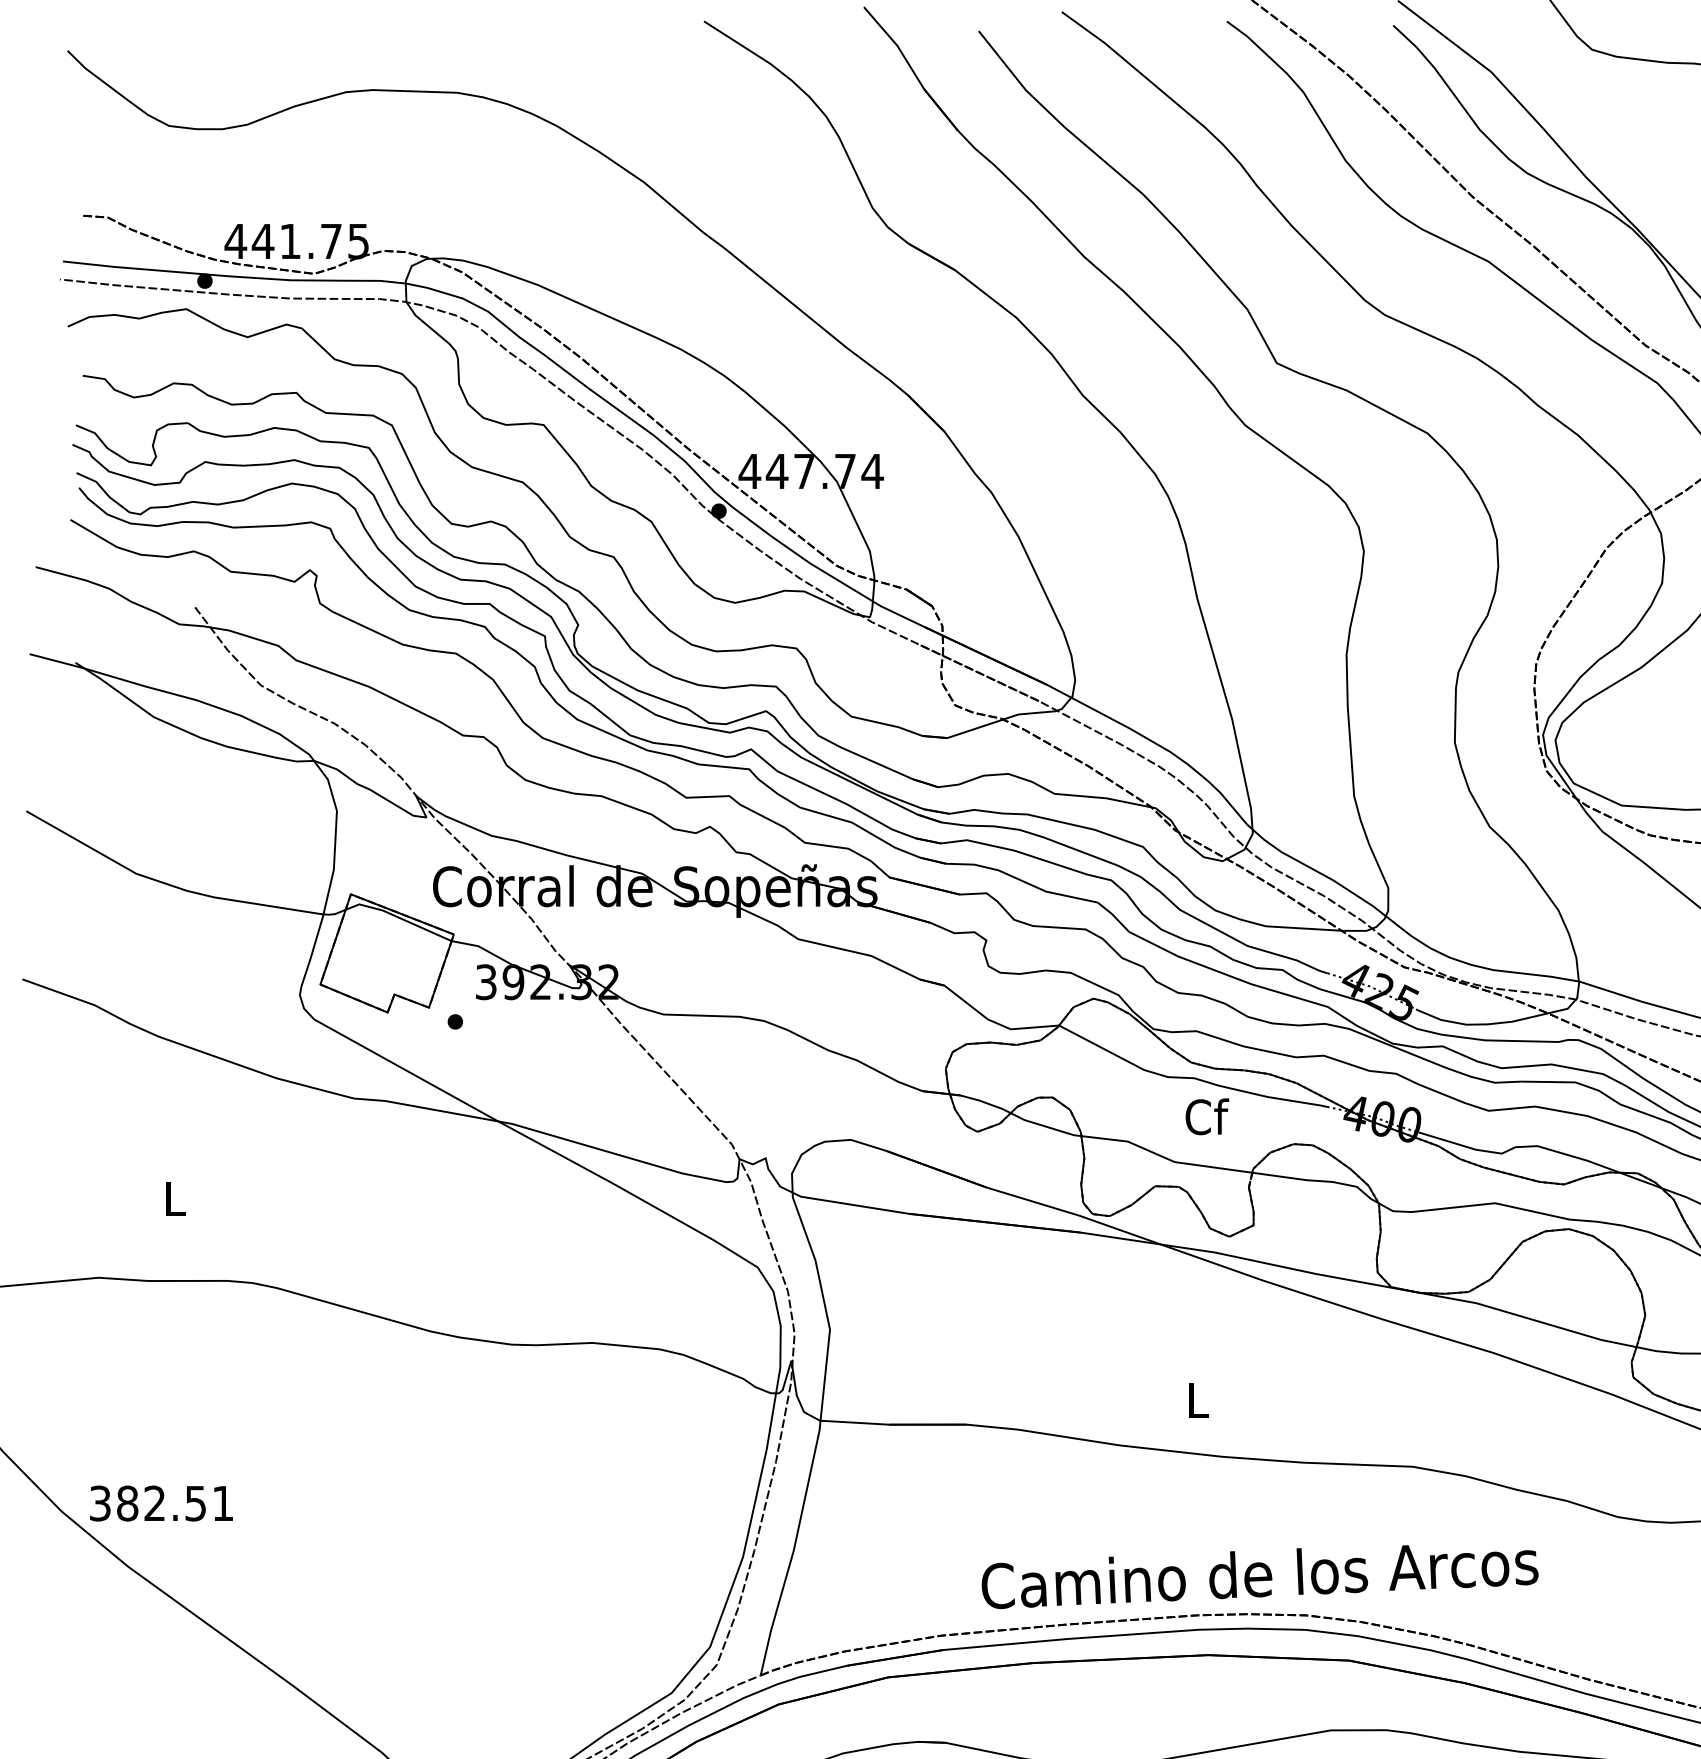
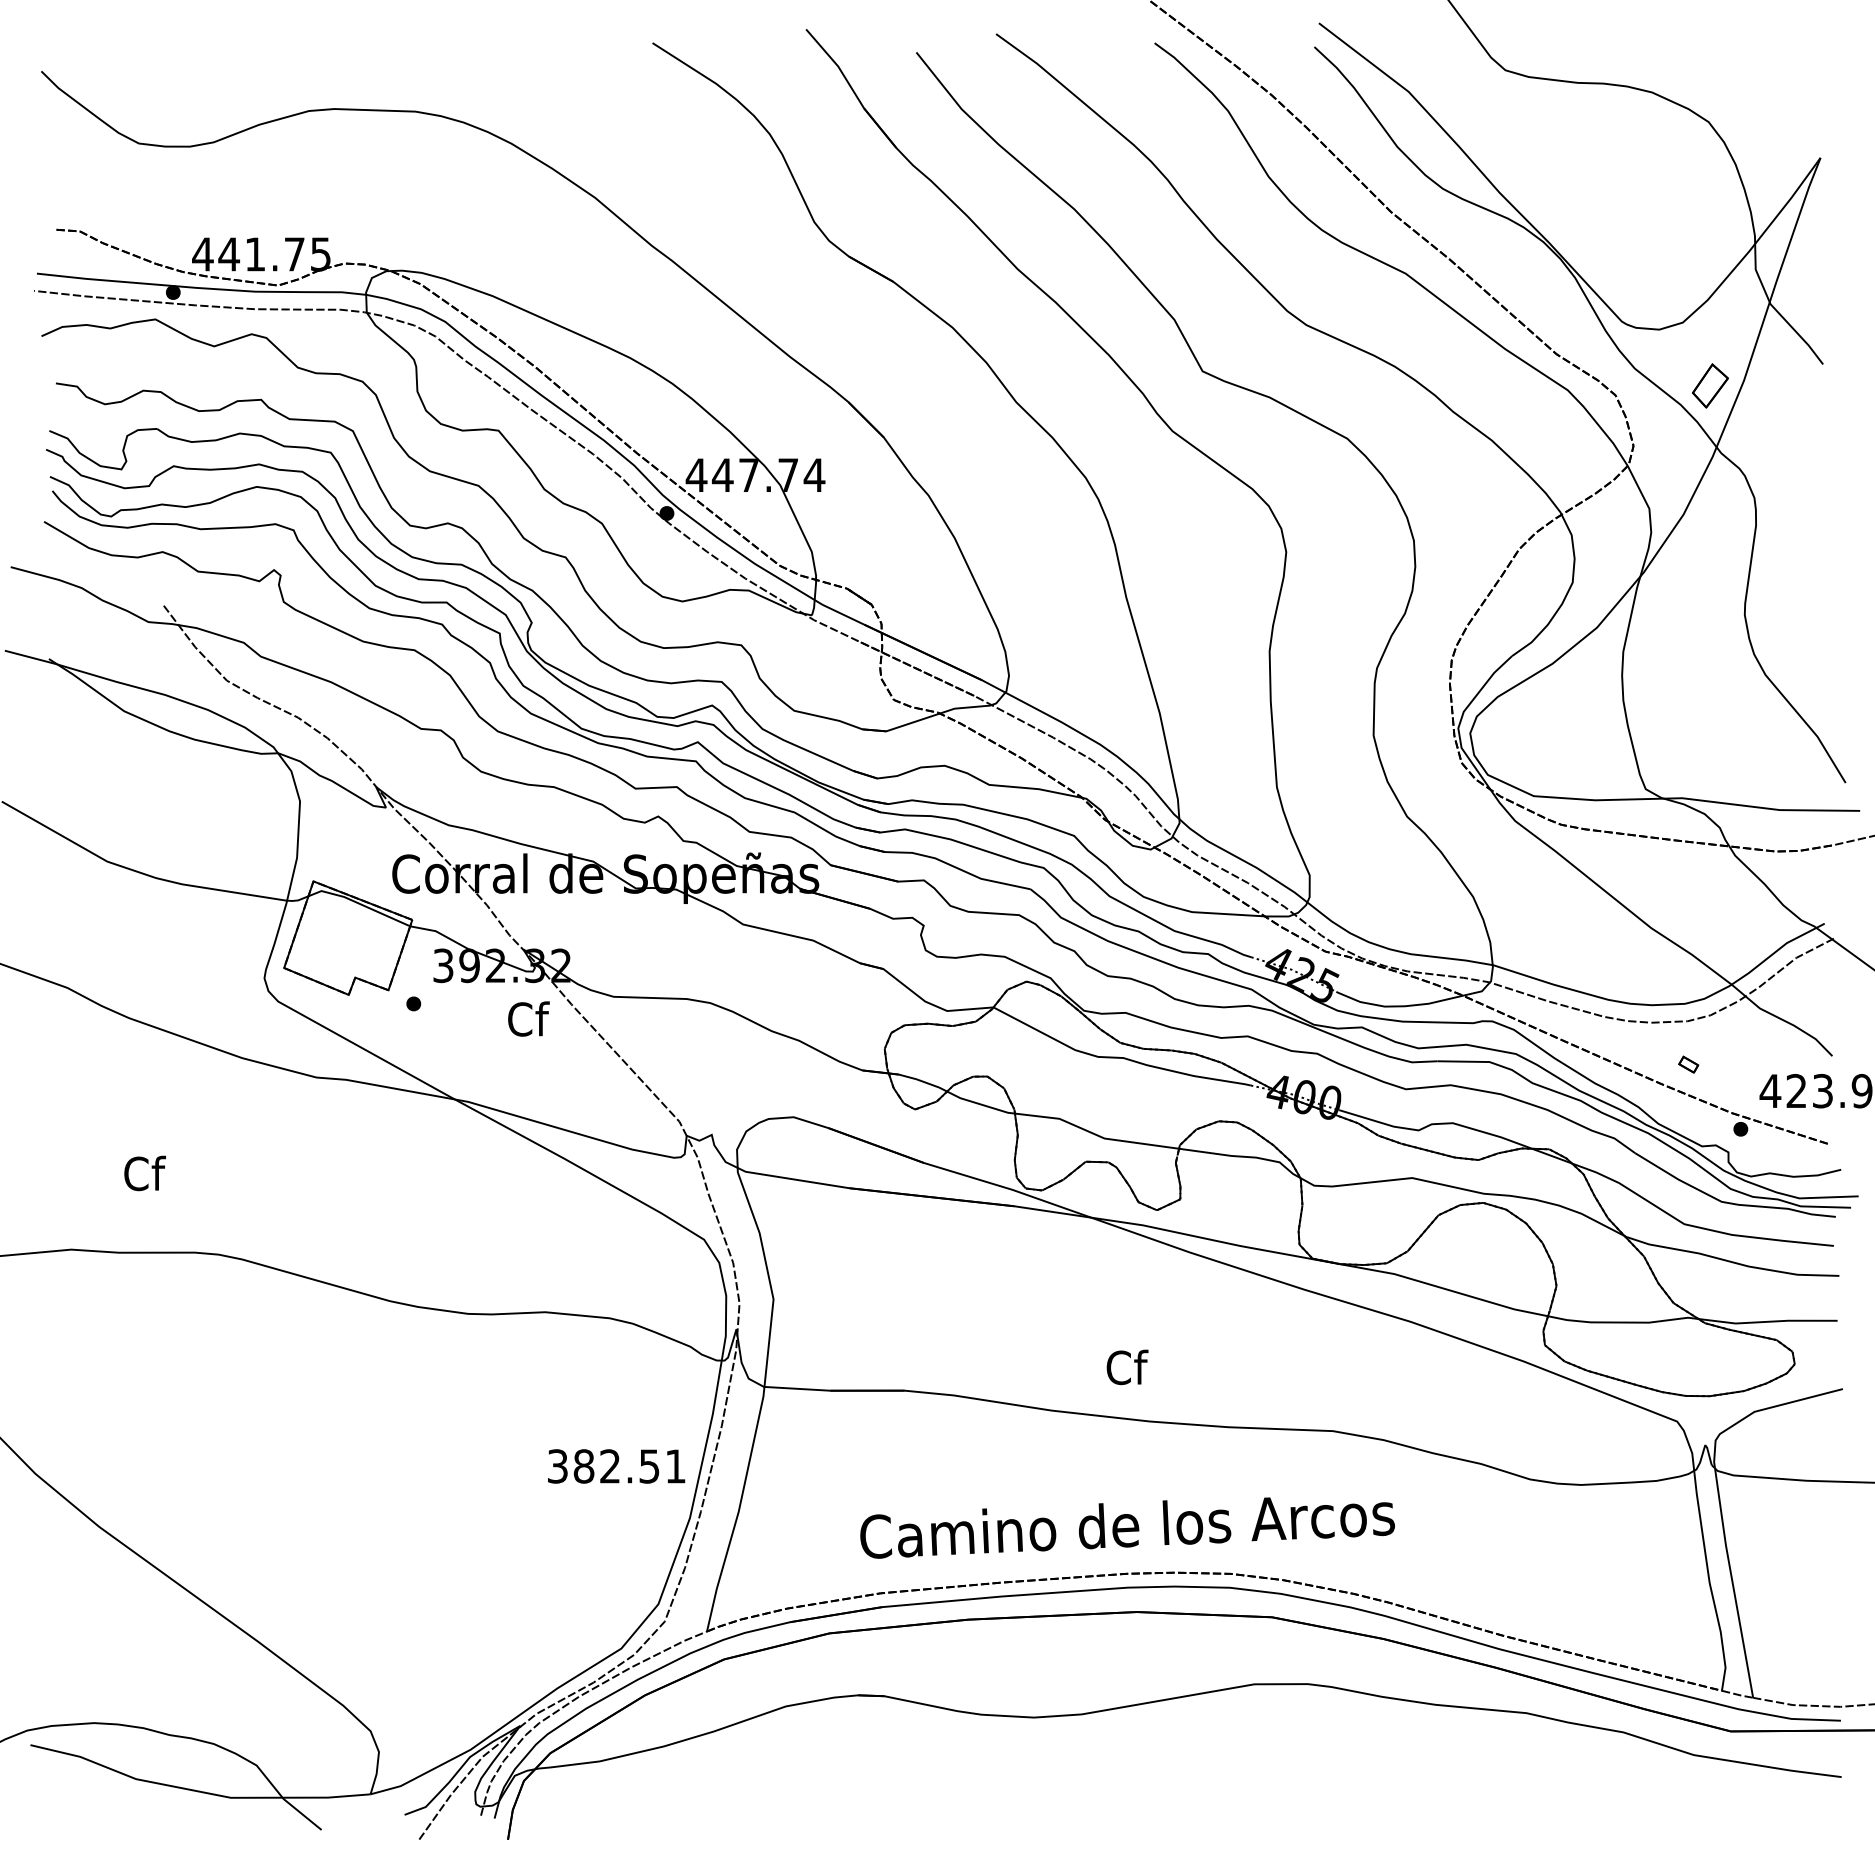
text: (1206, 1116) -> (528, 1018), moved
text: (174, 1198) -> (144, 1173), L -> Cf
text: (1198, 1400) -> (1127, 1367), L -> Cf
text: (161, 1503) -> (616, 1466), moved
text: (1260, 1576) -> (1127, 1527), moved

